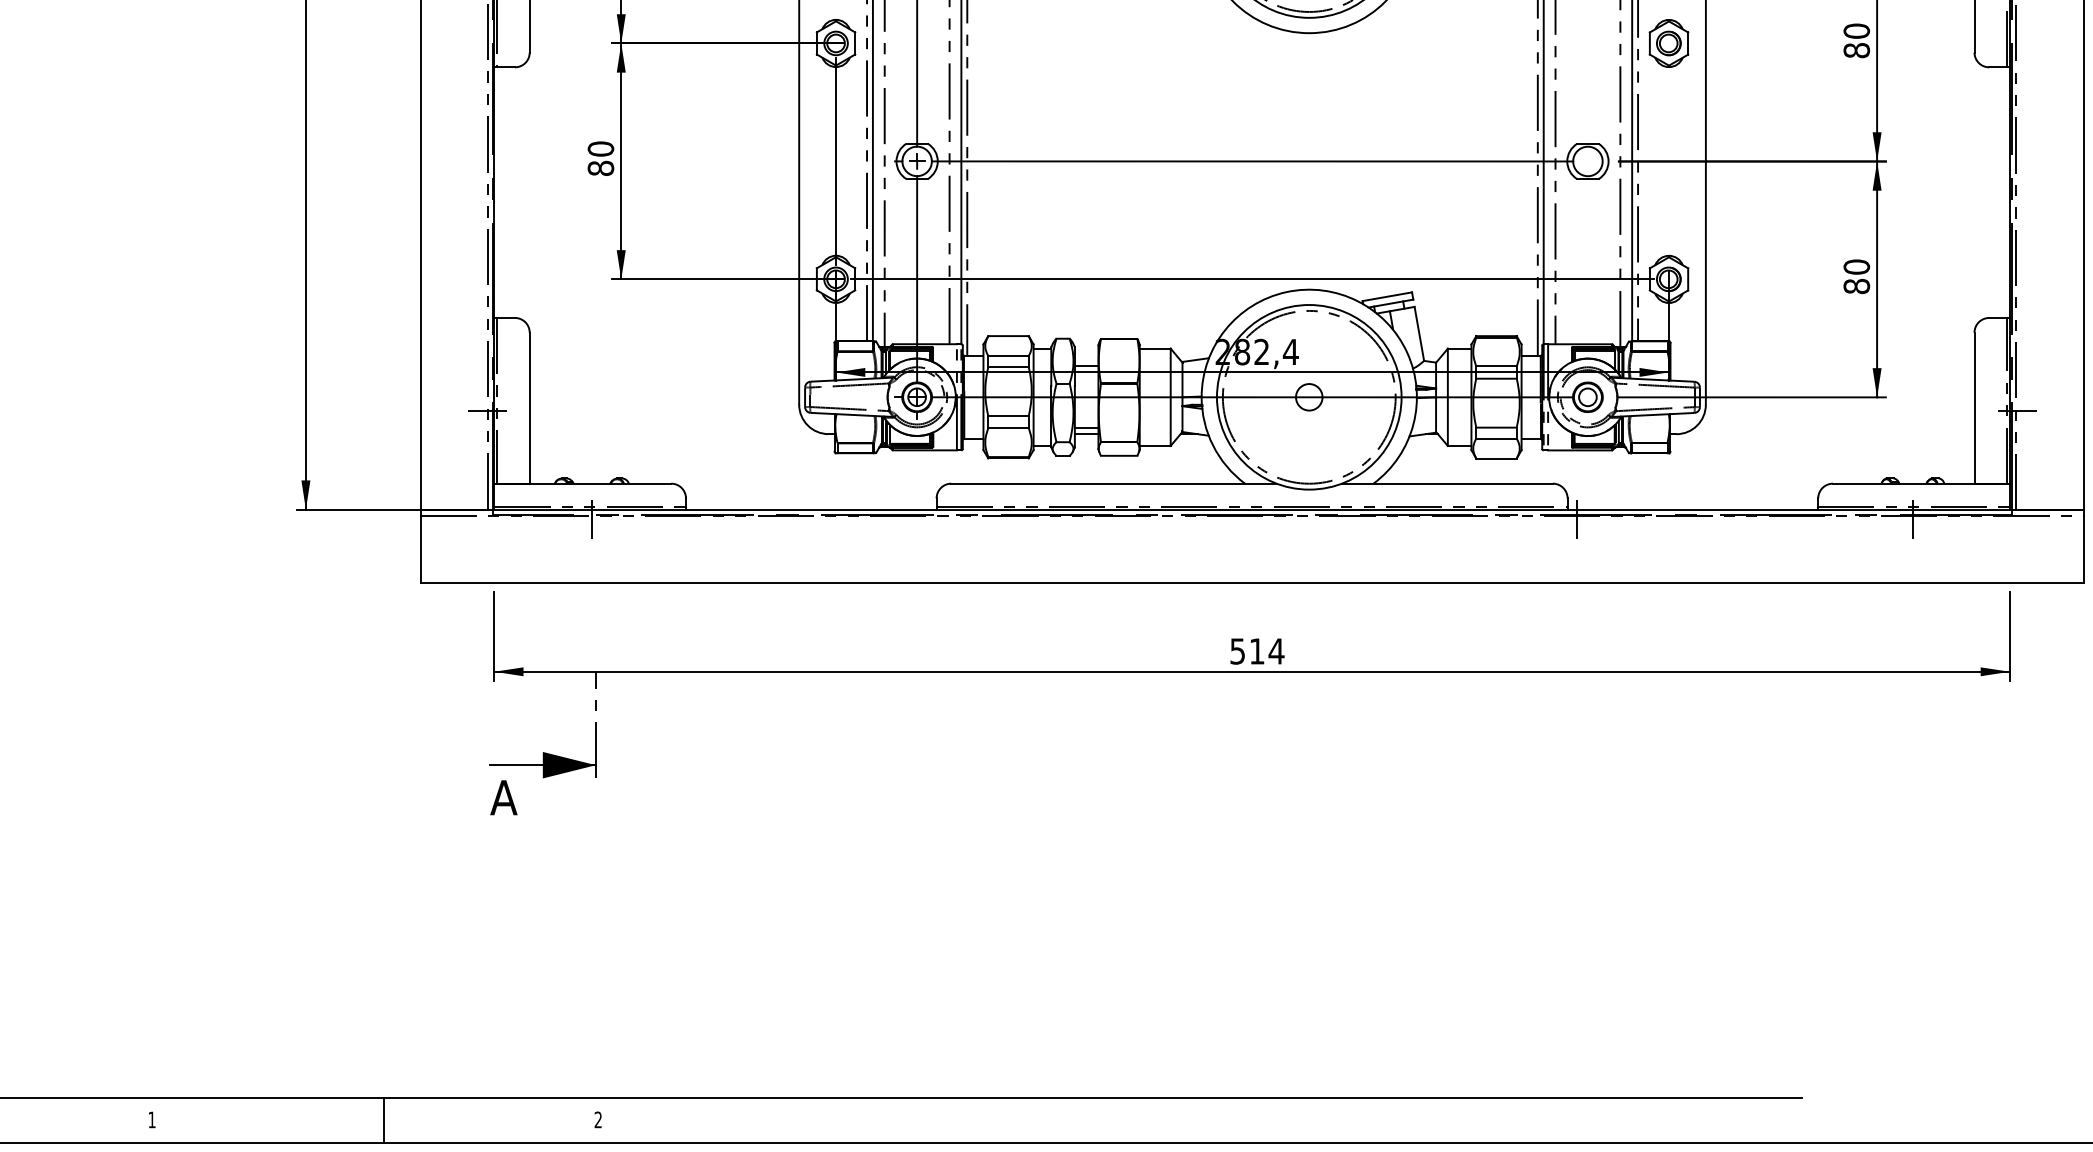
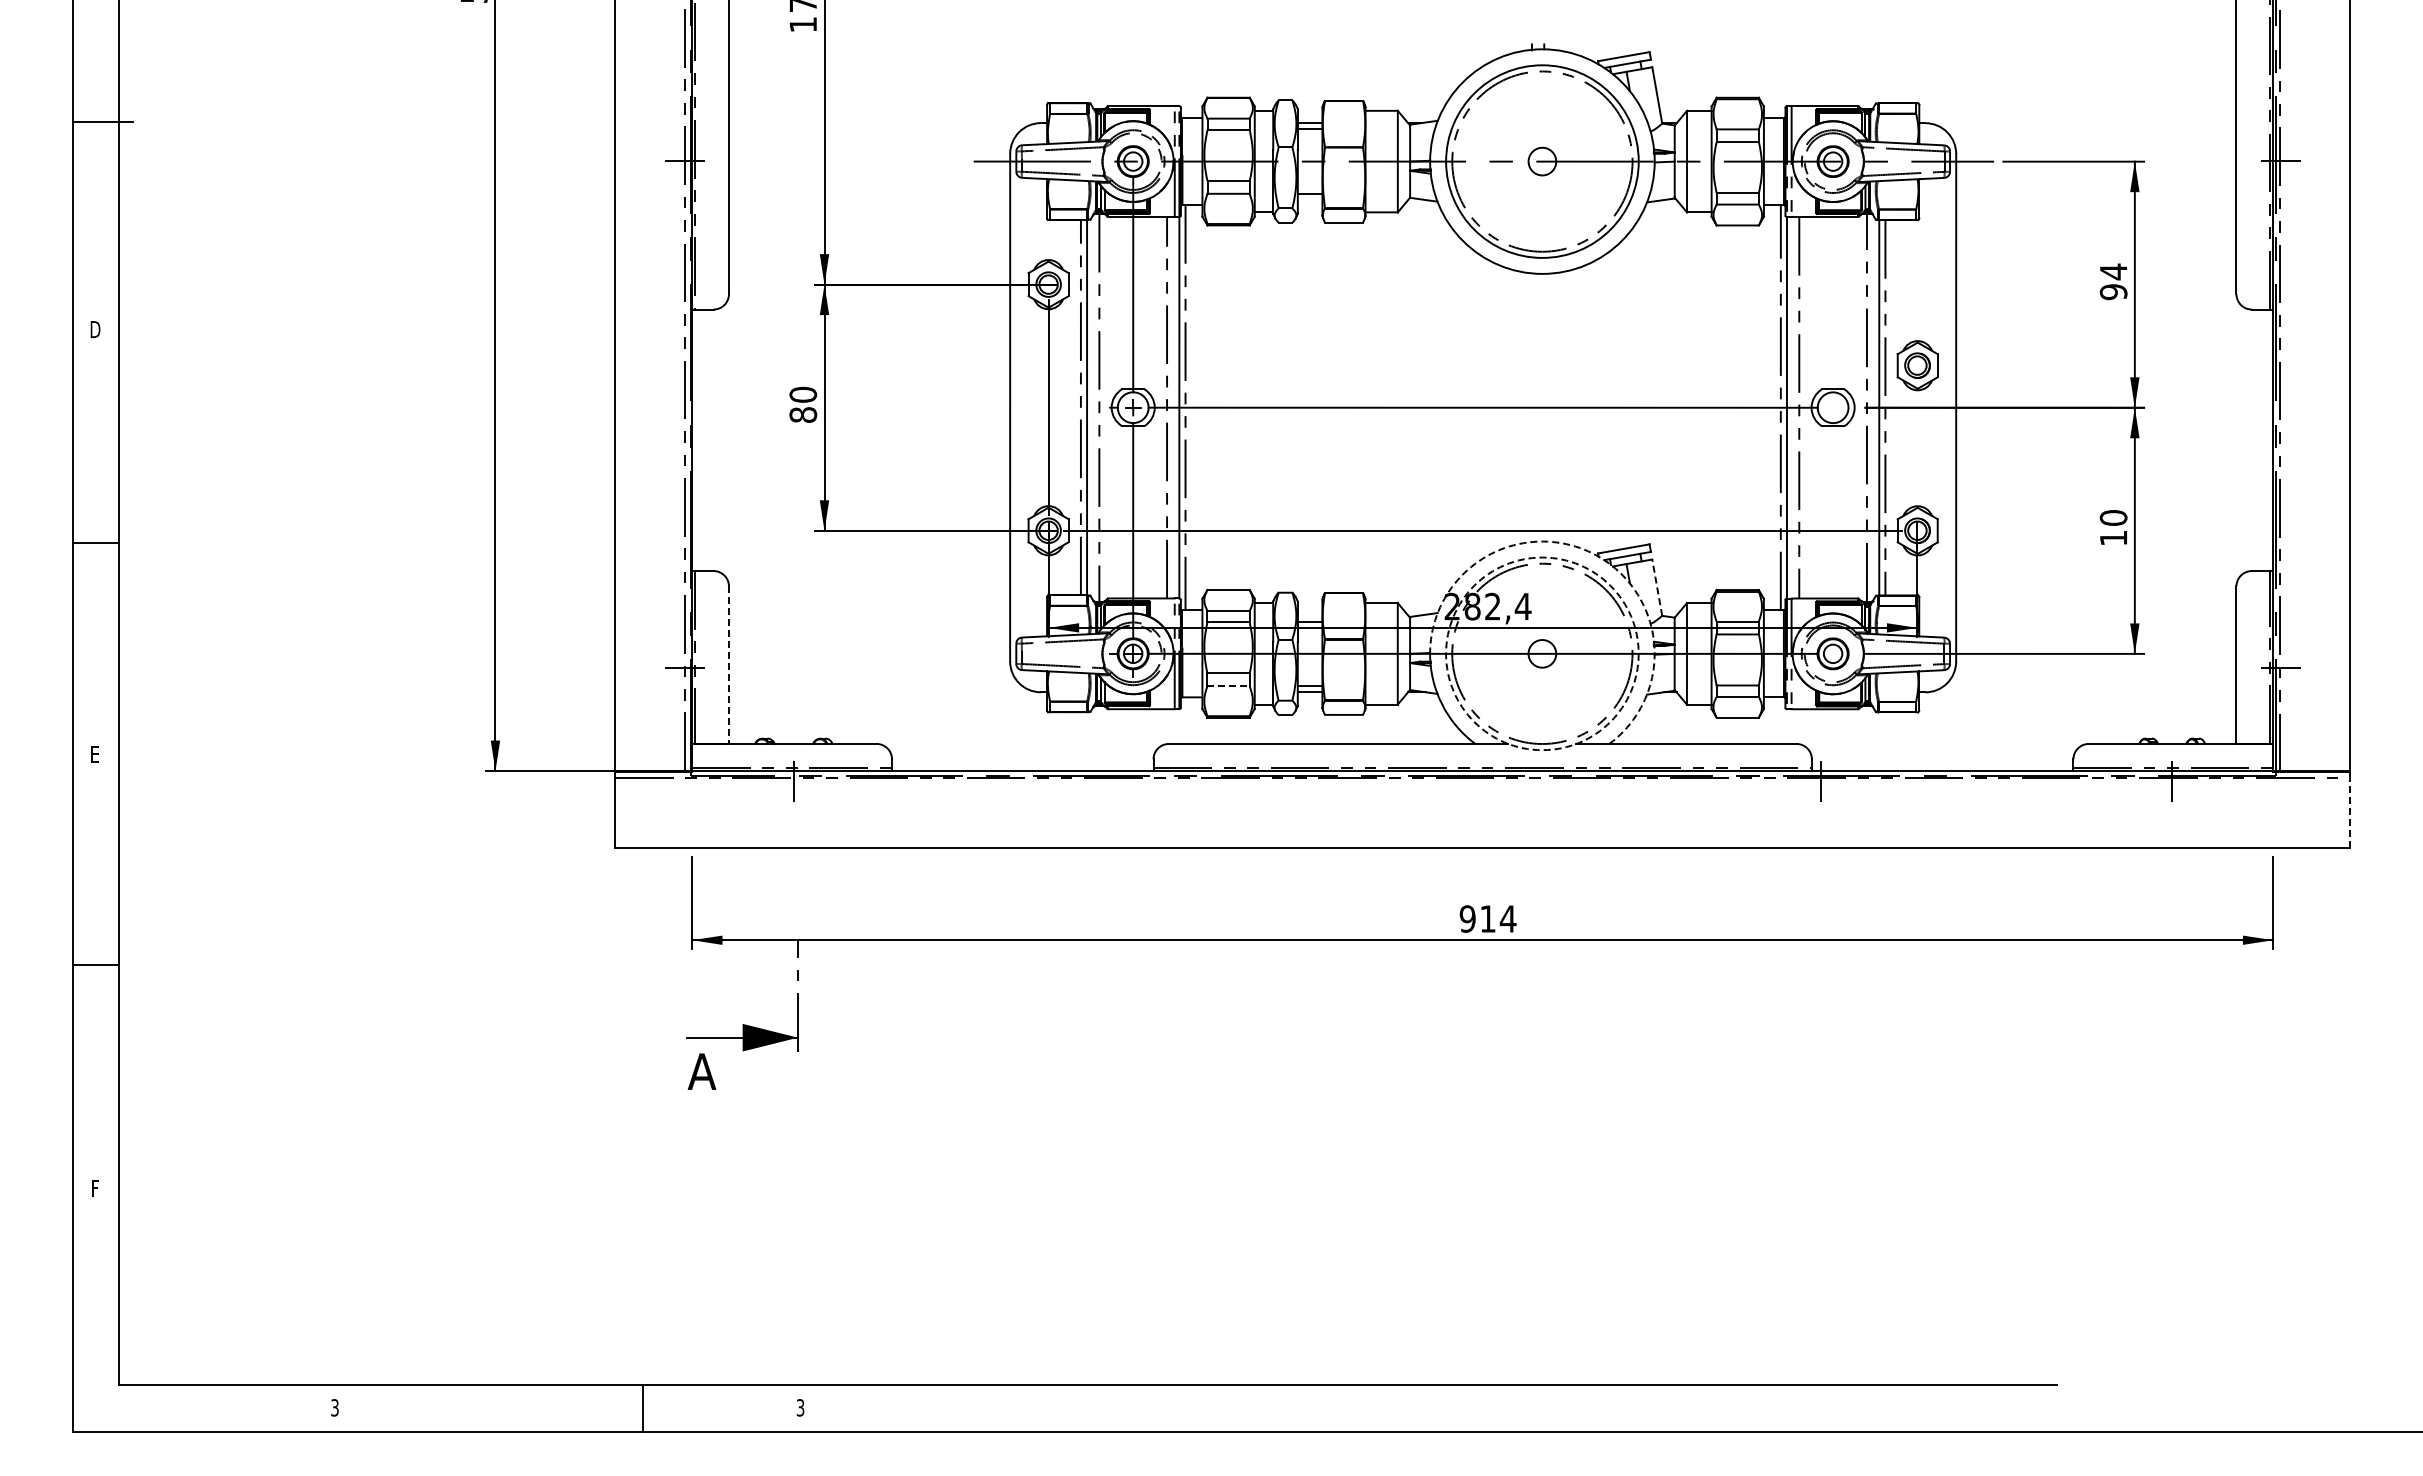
text: (1856, 40) -> (2113, 281), 80 -> 94
part: (1668, 43) -> (1917, 365), moved
text: (1856, 286) -> (2113, 538), 80 -> 10
arc: (1357, 301) -> (1592, 553), solid -> dashed
line: (1419, 333) -> (1657, 587), solid -> dashed
circle: (1309, 396) -> (1542, 653), solid -> dashed
line: (529, 408) -> (728, 665), solid -> dashed
line: (1009, 428) -> (1229, 686), solid -> dashed
line: (2083, 549) -> (2350, 812), solid -> dashed
text: (1237, 650) -> (1467, 918), 514 -> 914
text: (151, 1119) -> (334, 1407), 1 -> 3
text: (598, 1119) -> (800, 1407), 2 -> 3
line: (383, 1120) -> (642, 1408), moved

